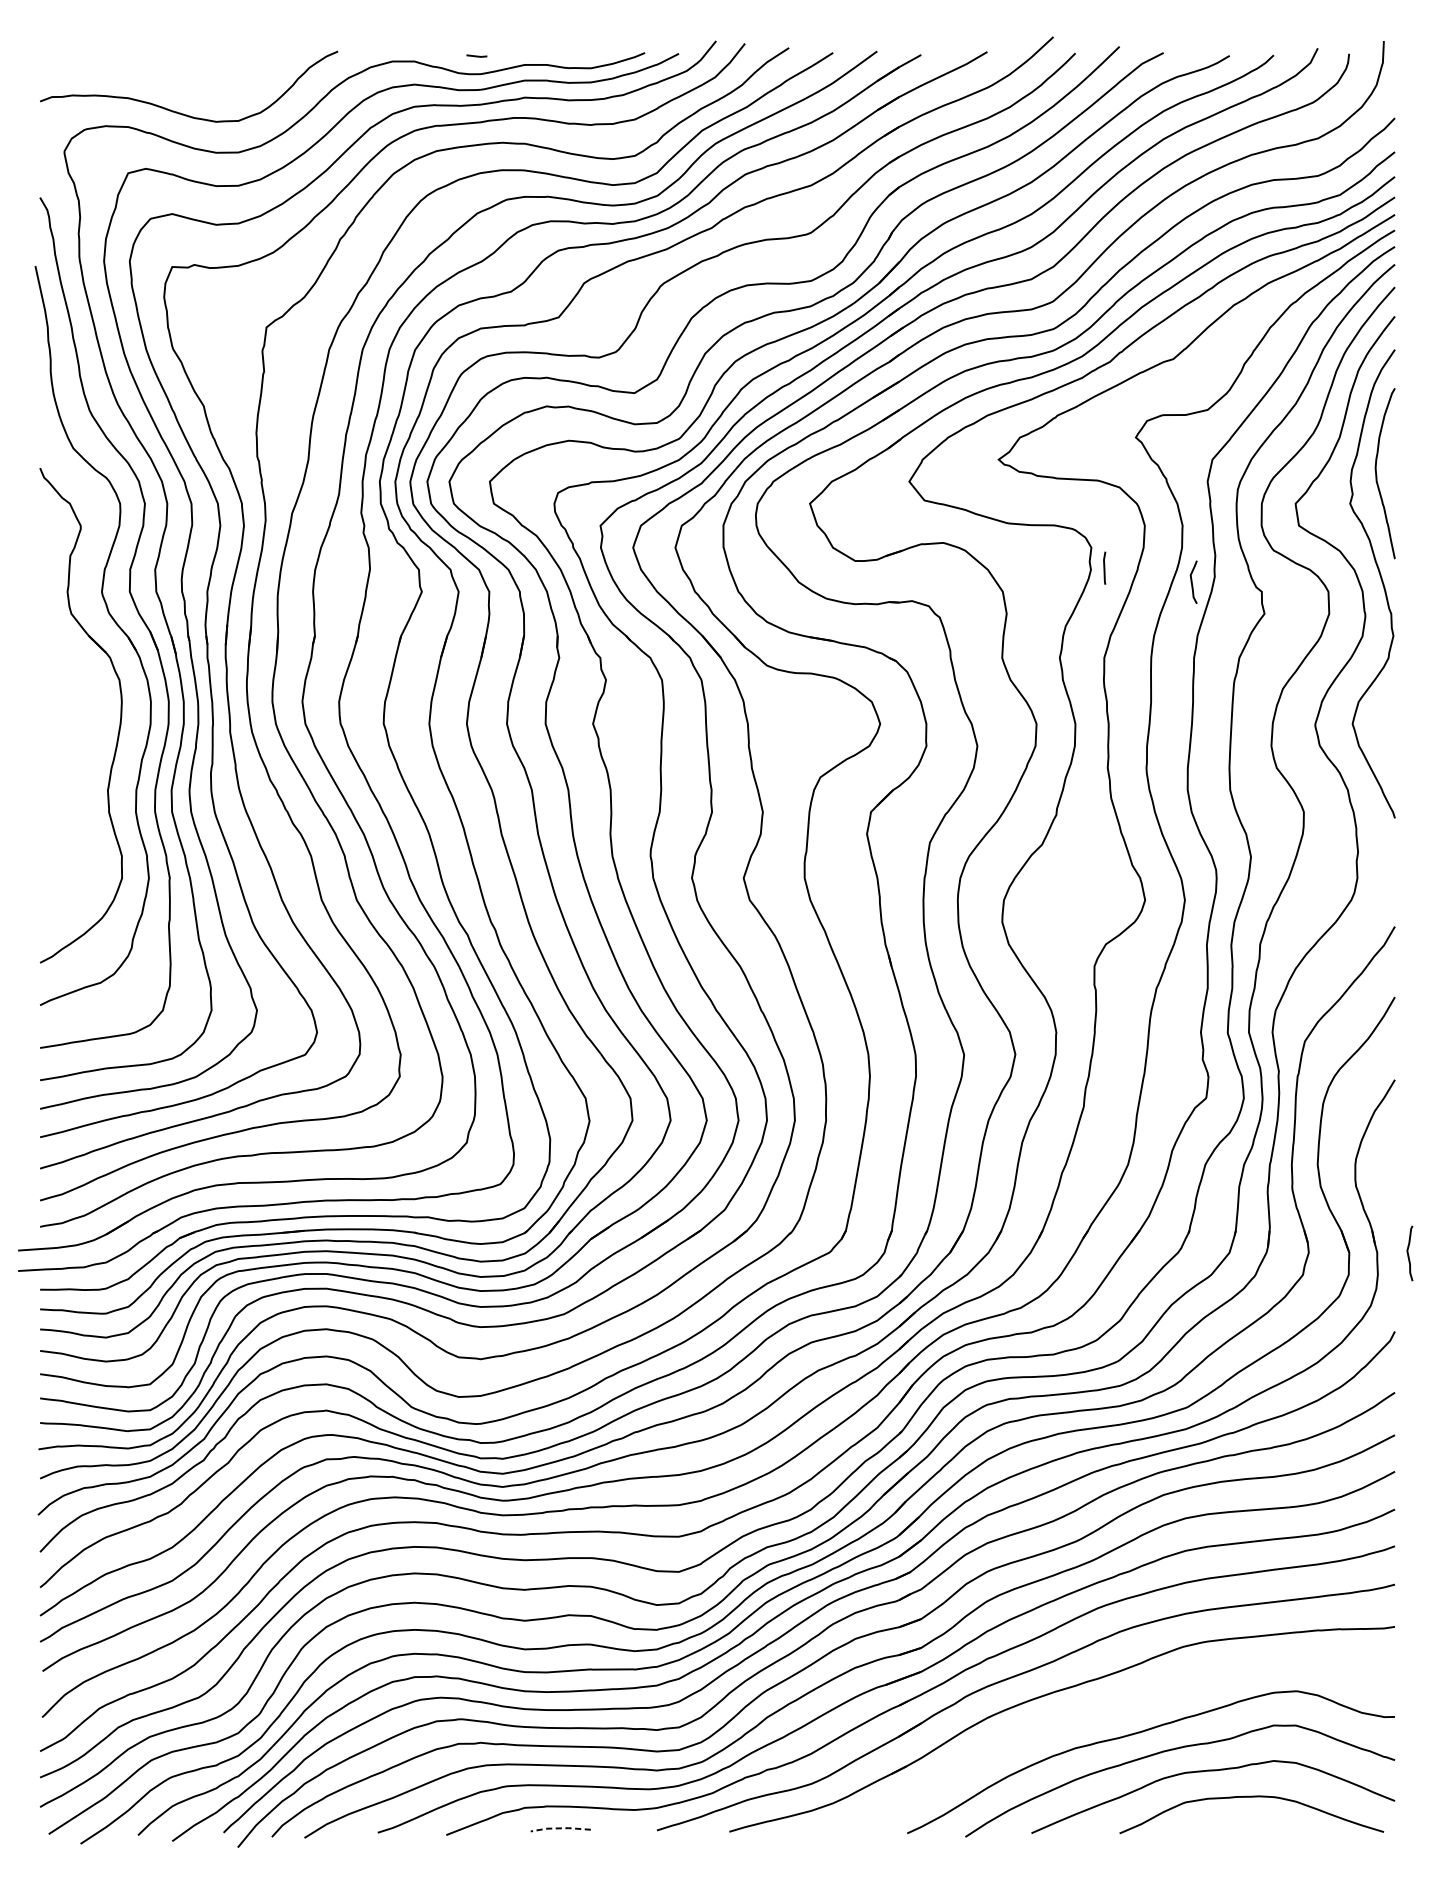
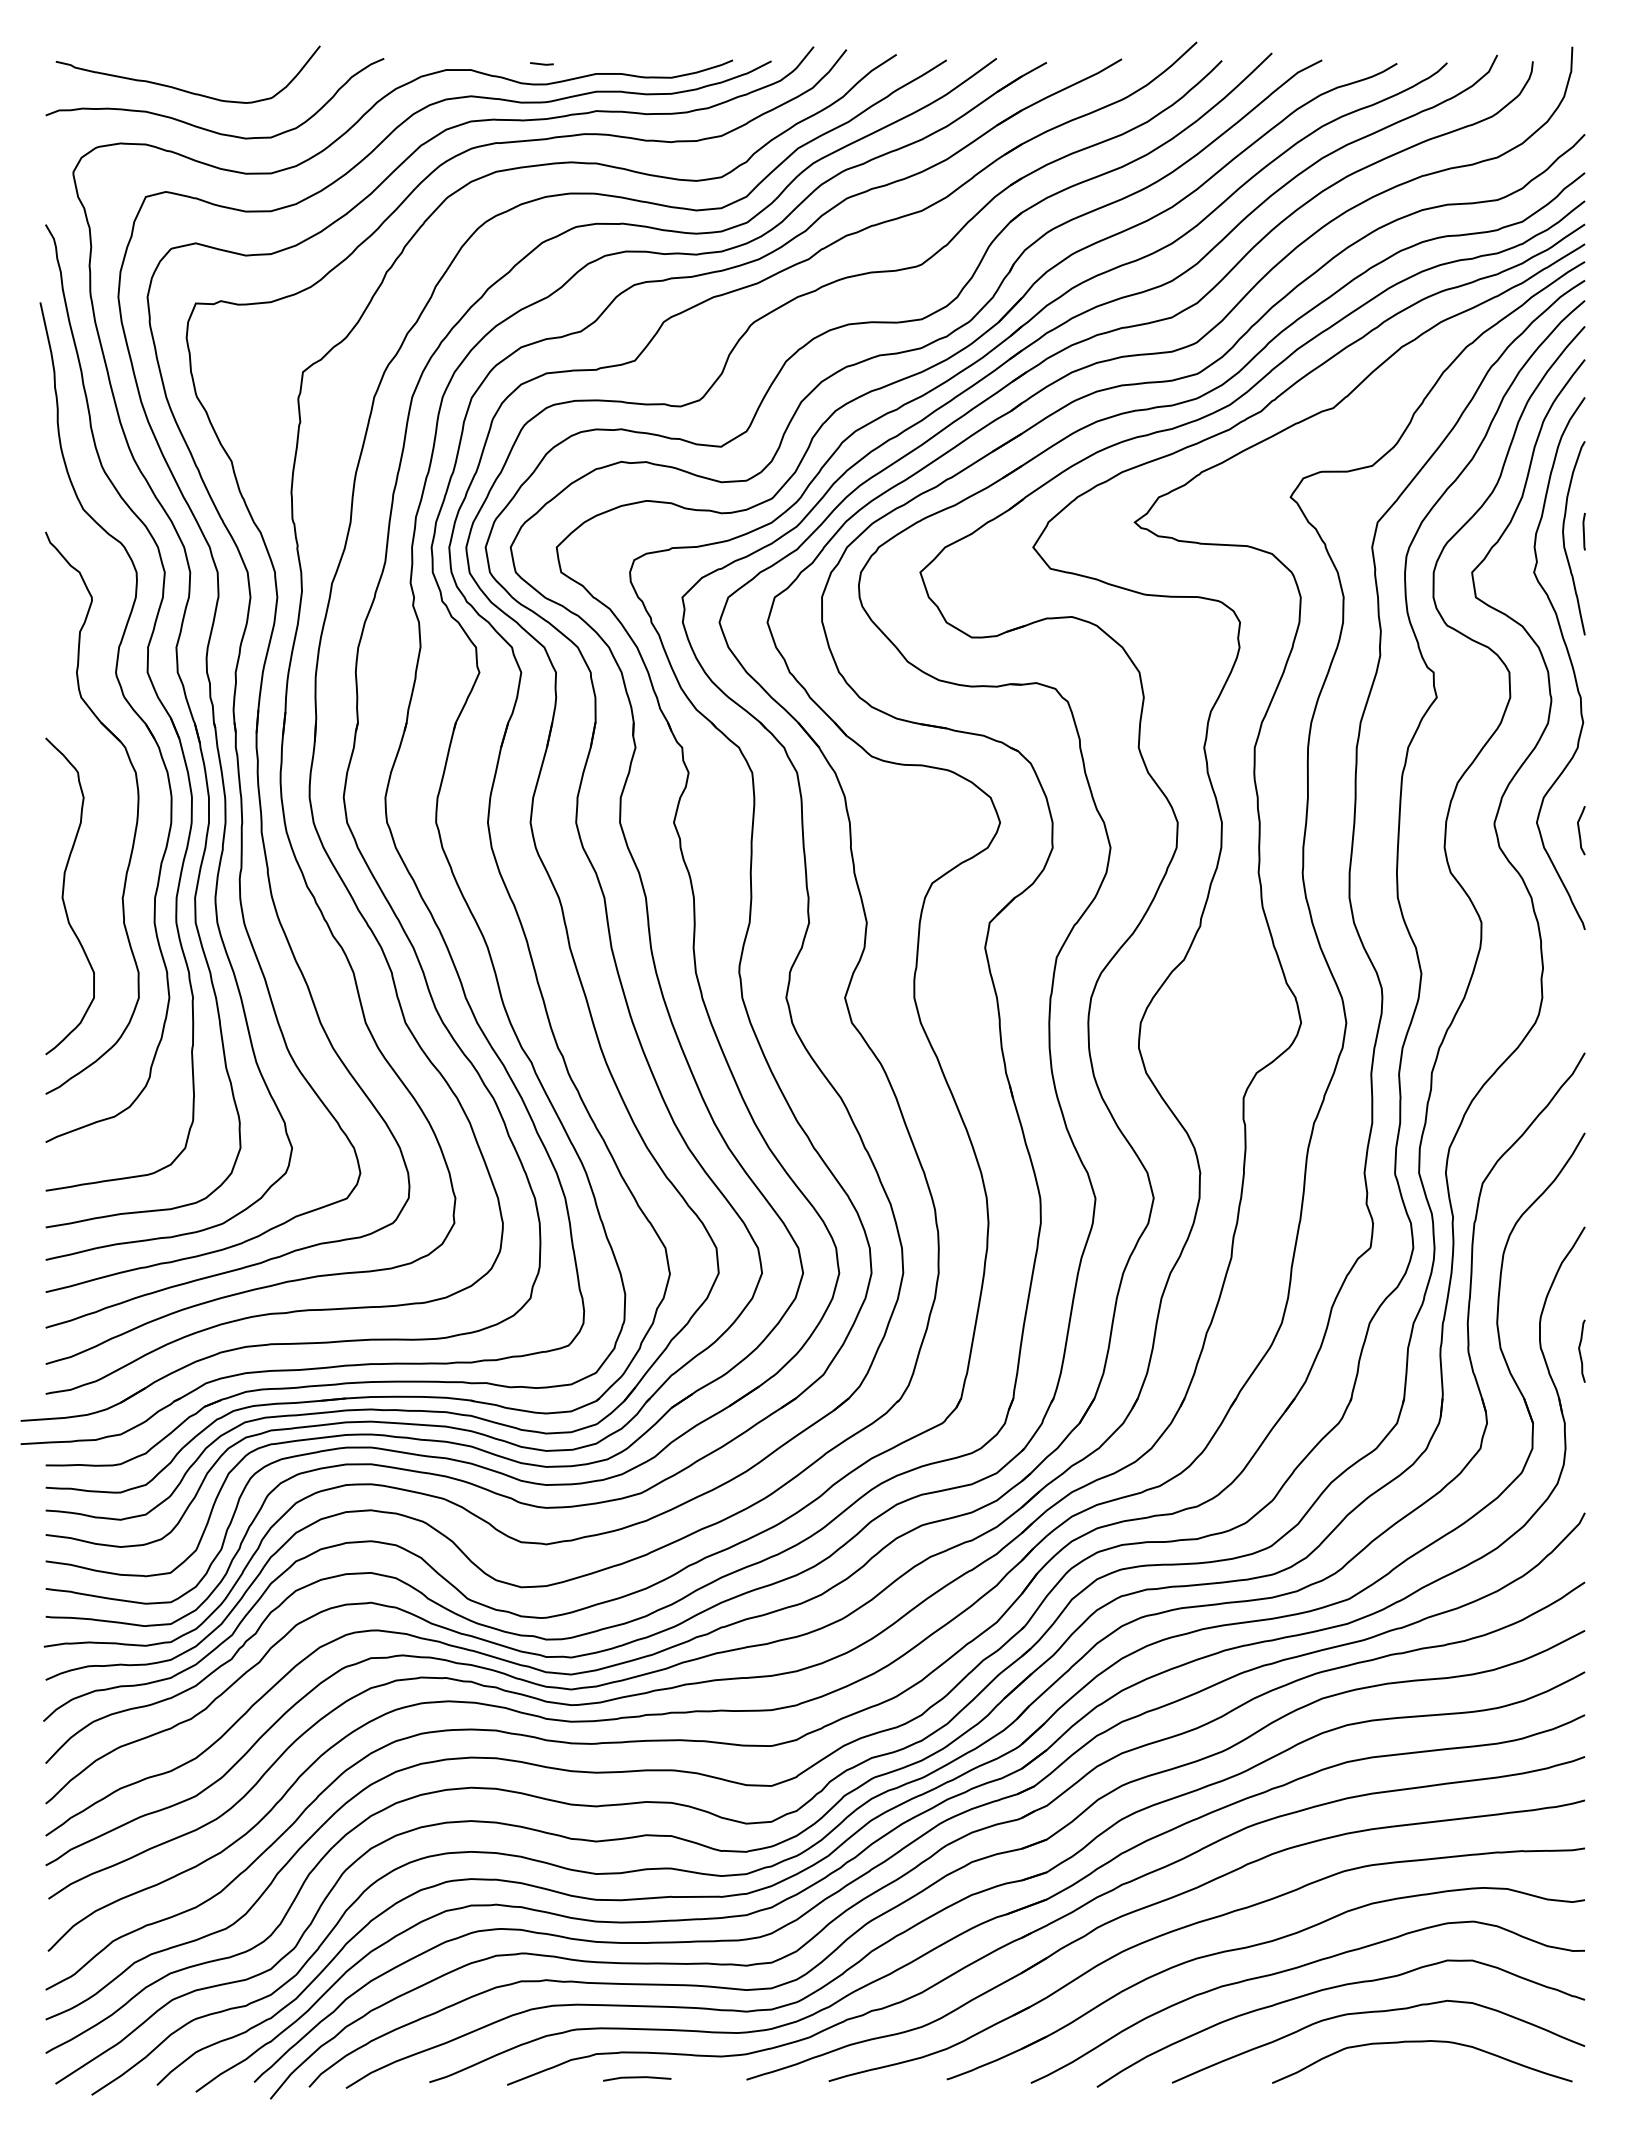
curve: (161, 78) -> (183, 89), added
line: (1104, 568) -> (1583, 531), moved
curve: (1192, 582) -> (1580, 831), moved
curve: (55, 788) -> (63, 896), added
curve: (1408, 1252) -> (1580, 1350), moved
part: (1104, 1713) -> (1255, 1946), added
line: (560, 1828) -> (636, 2077), dashed -> solid

